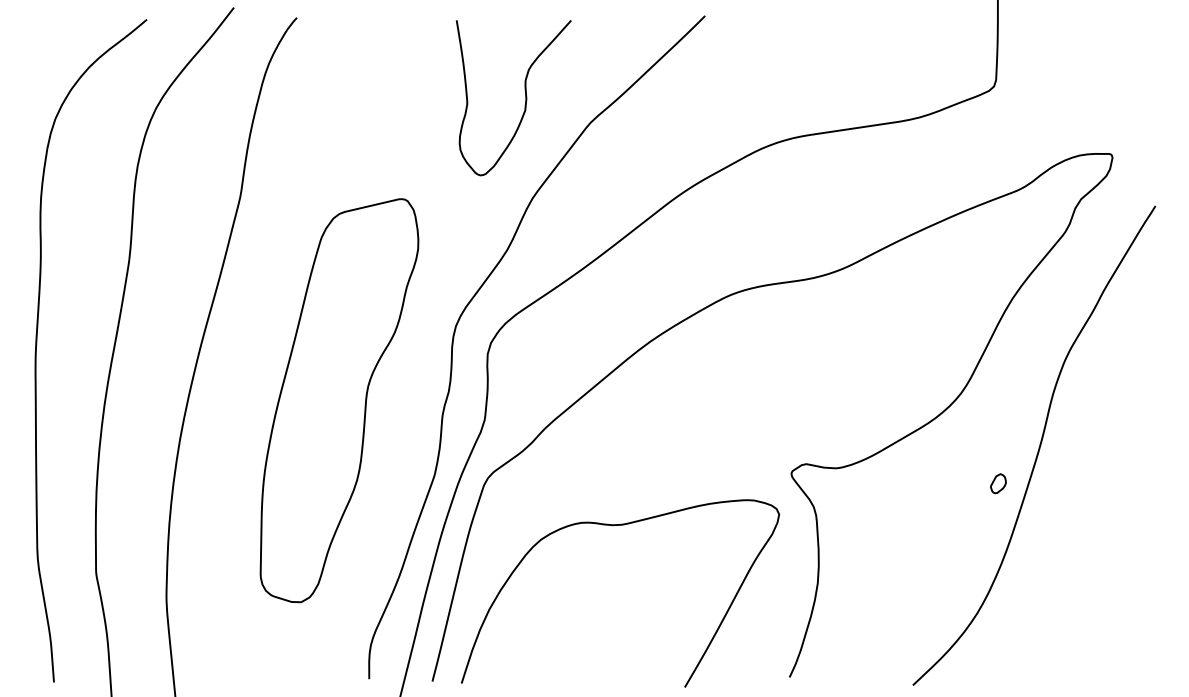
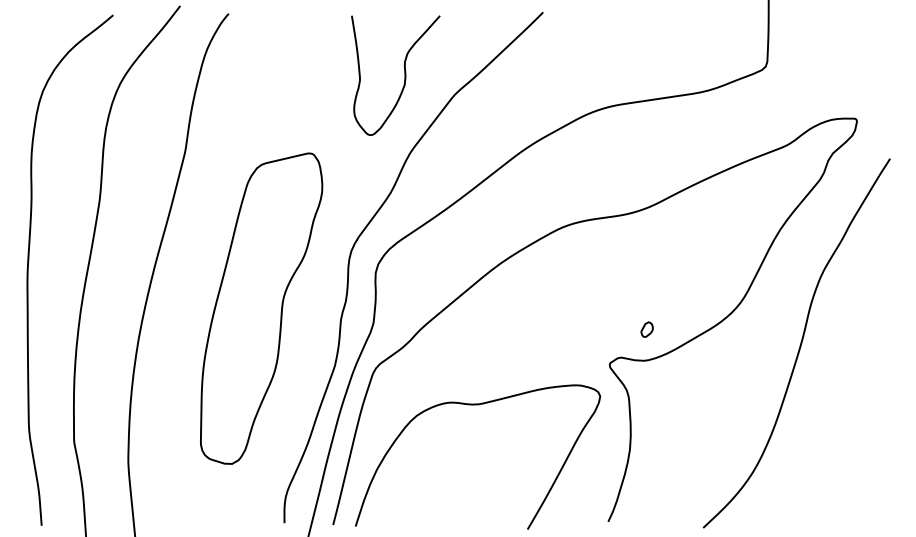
part: (997, 483) -> (646, 329), moved

